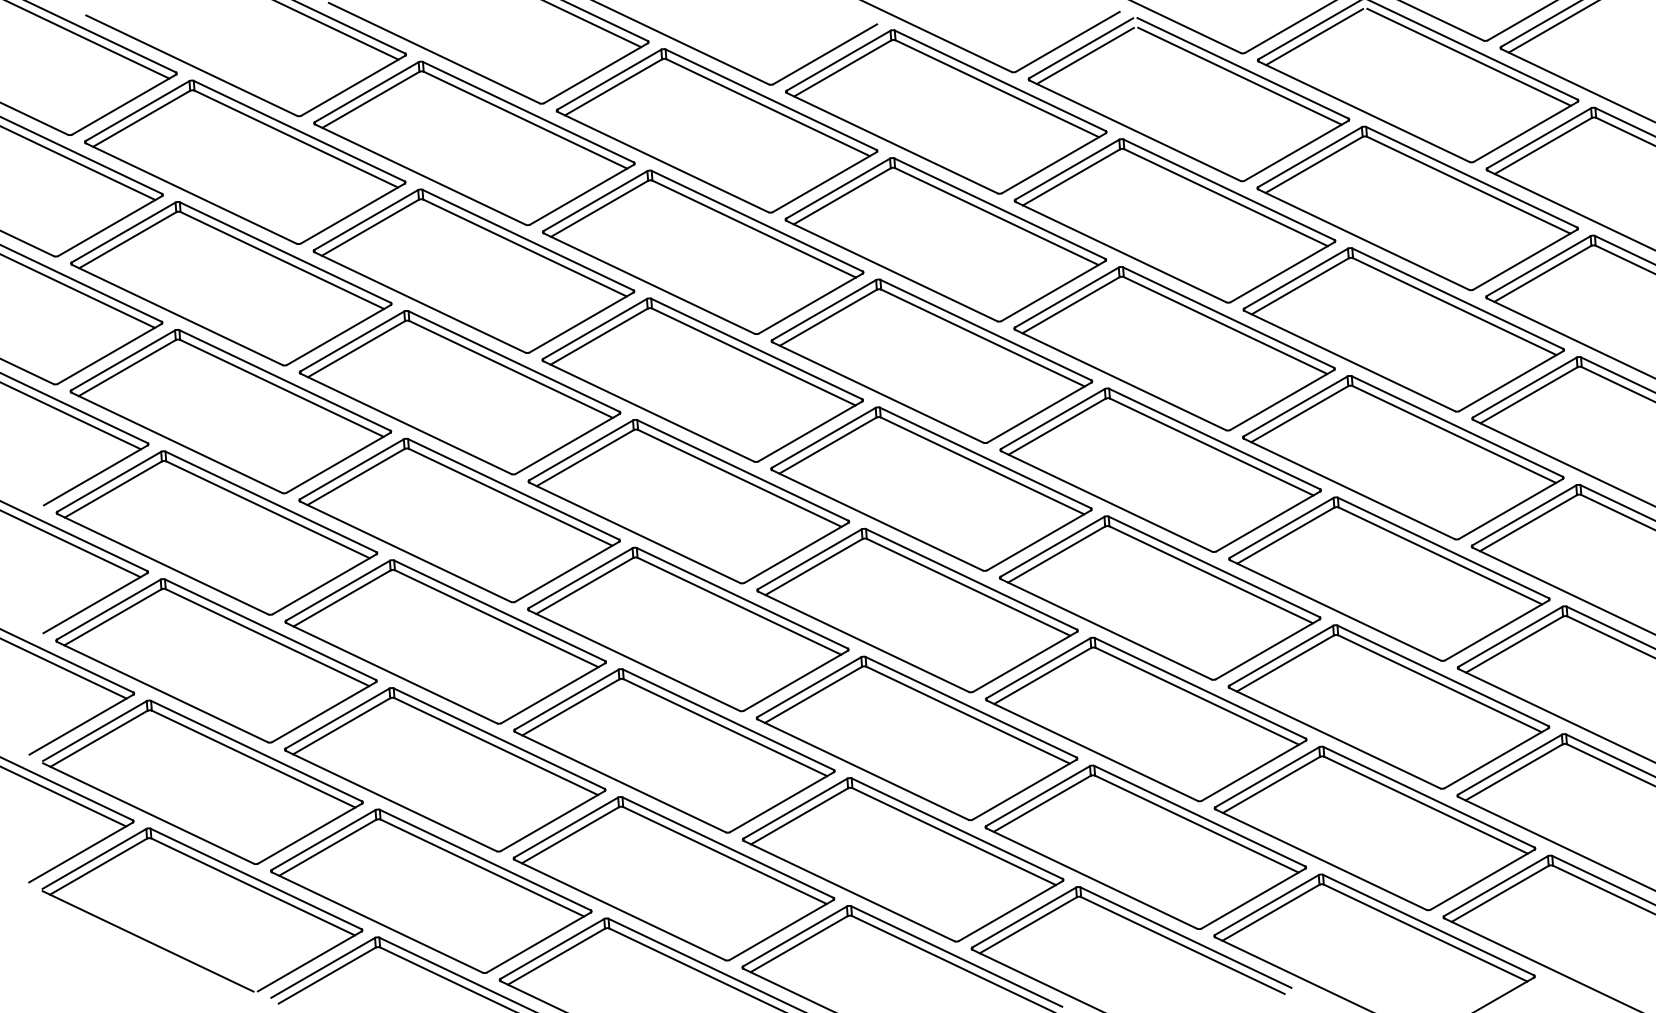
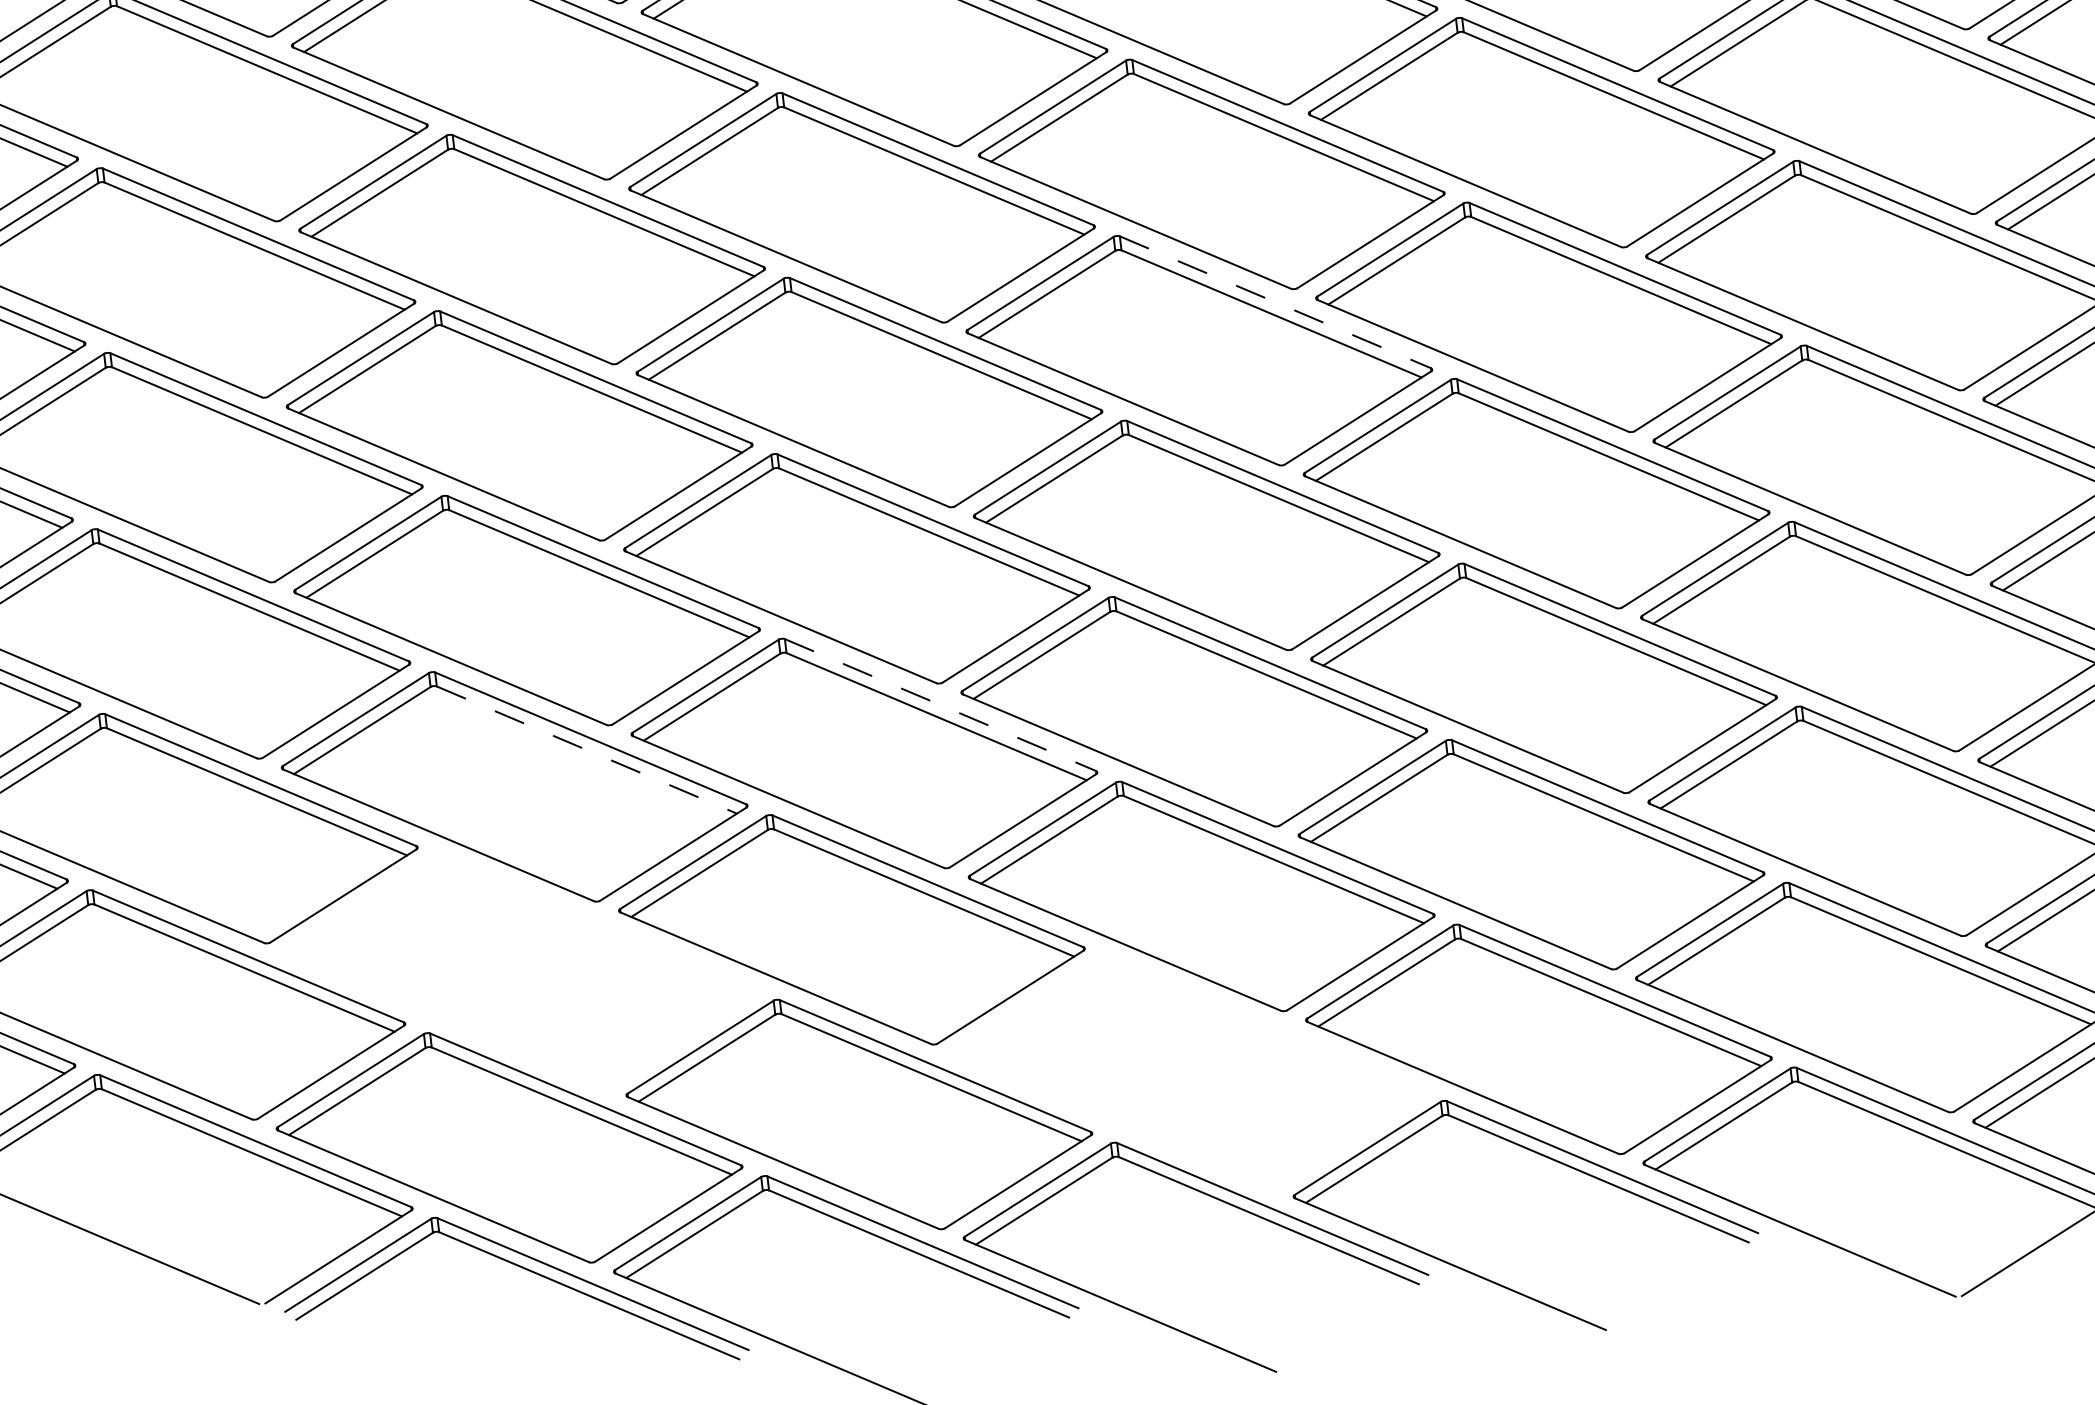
line: (985, 330) -> (1274, 302), solid -> dashed
line: (742, 598) -> (940, 705), solid -> dashed
line: (496, 618) -> (586, 749), solid -> dashed
part: (445, 769) -> (522, 971), removed
part: (902, 859) -> (1188, 1072), removed

